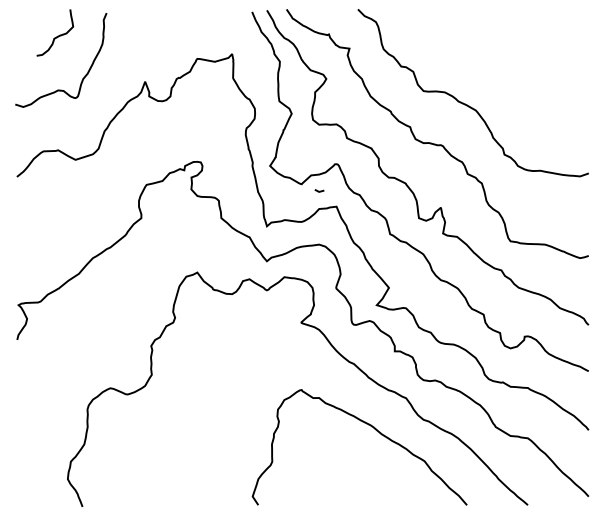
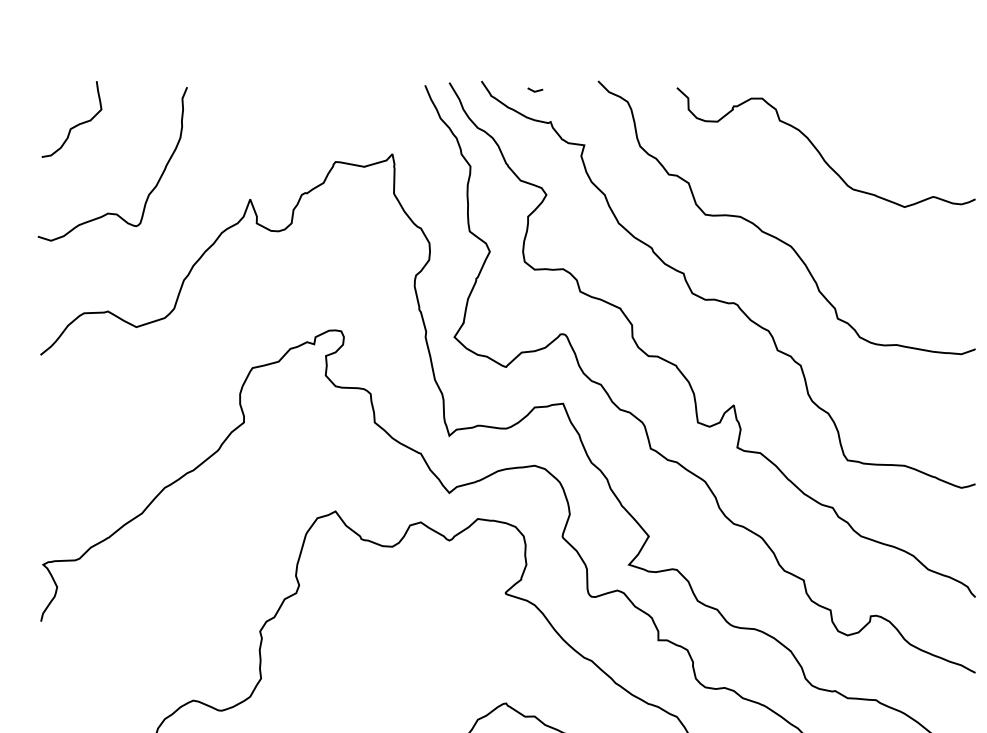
curve: (56, 36) -> (74, 125), moved
curve: (493, 51) -> (819, 149), added
line: (319, 190) -> (535, 89), moved

